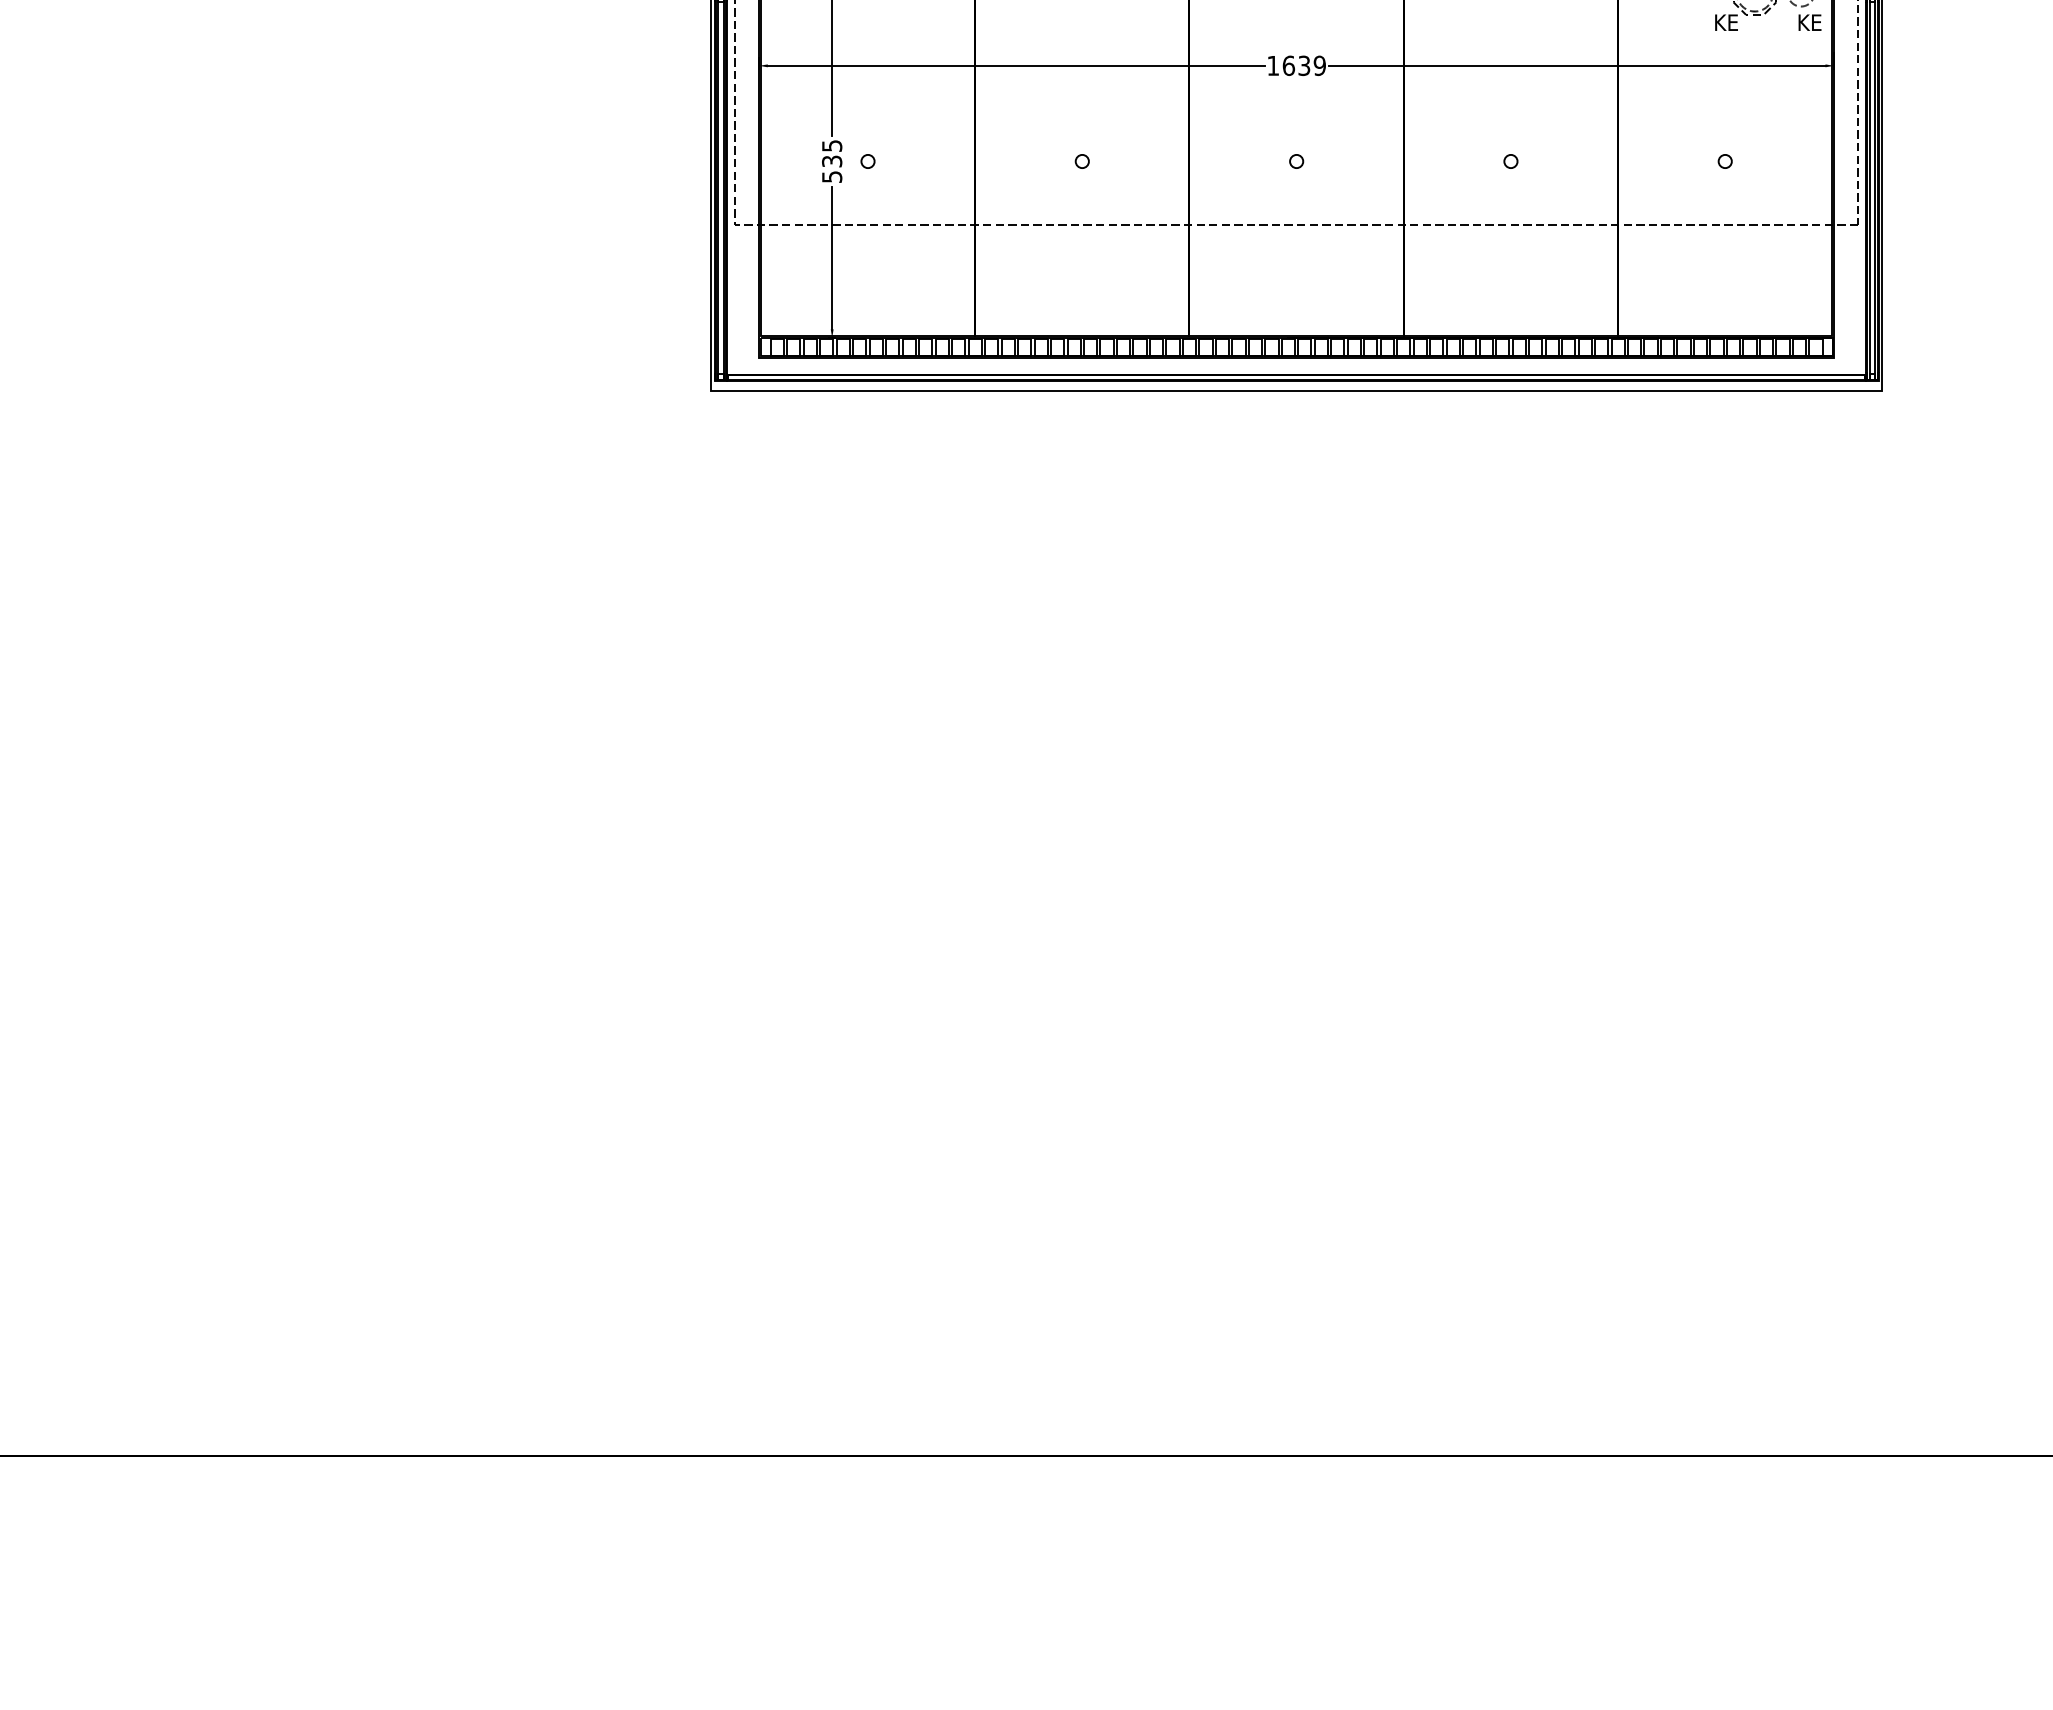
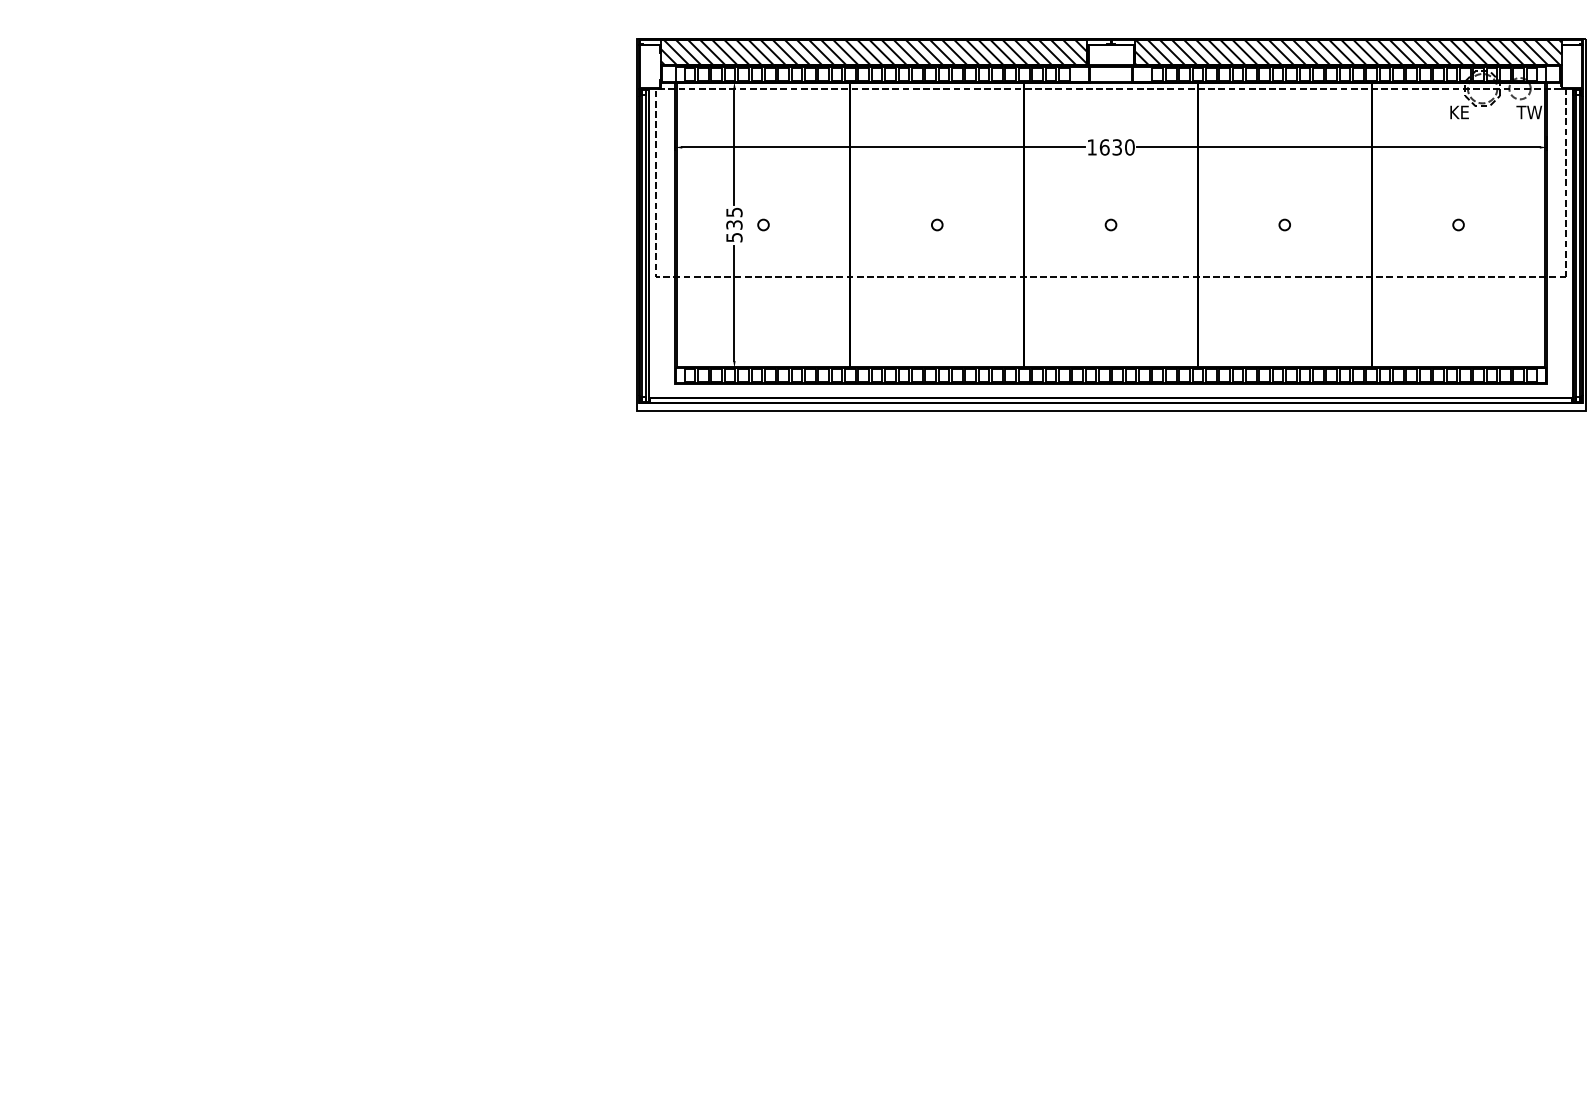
text: (1812, 22) -> (1529, 112), KE -> TW
text: (1319, 65) -> (1129, 147), 1639 -> 1630

